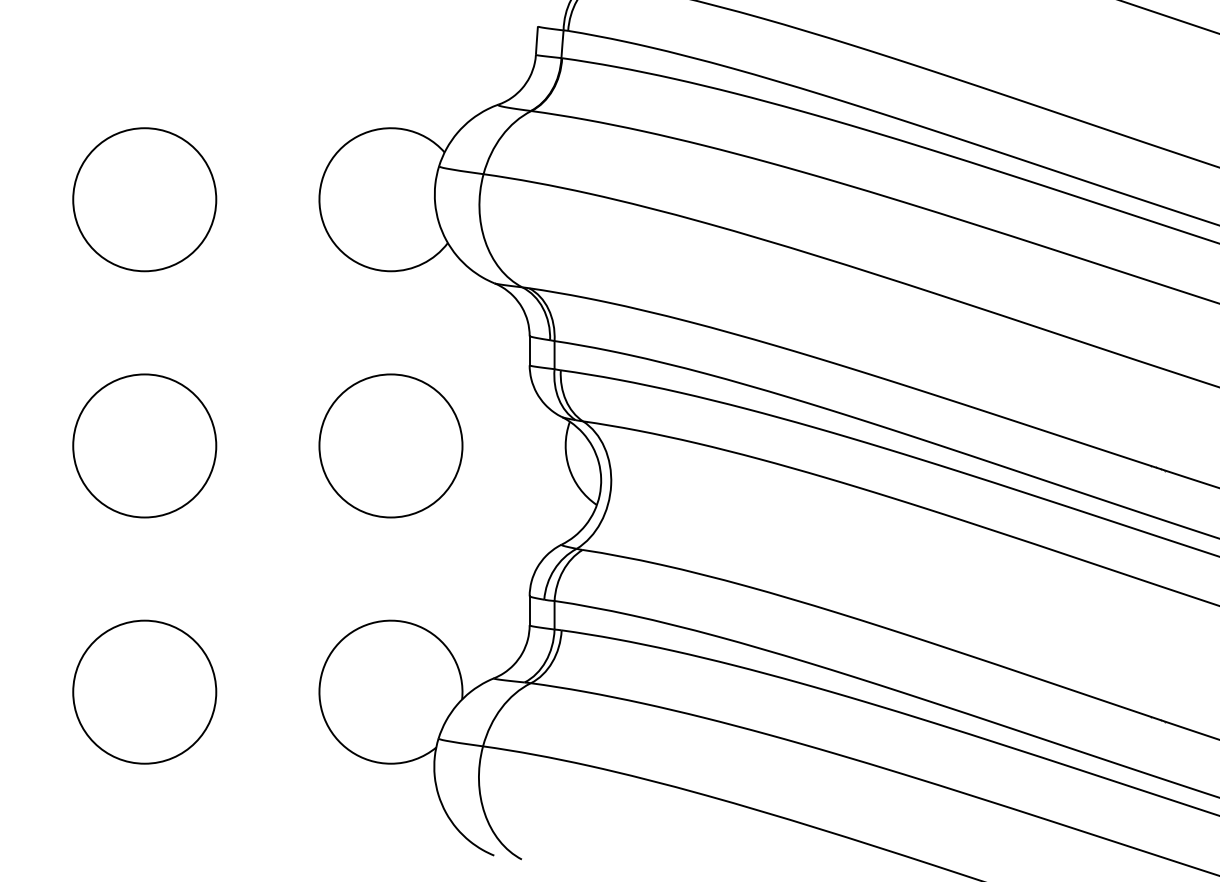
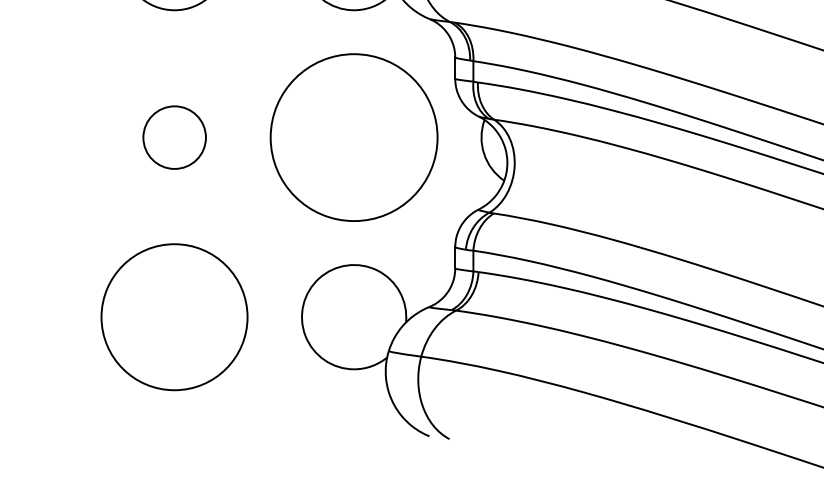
circle: (144, 445) -> (174, 137), size x0.6
circle: (390, 445) -> (353, 137), size x1.6
circle: (144, 691) -> (174, 316), size x1.4

